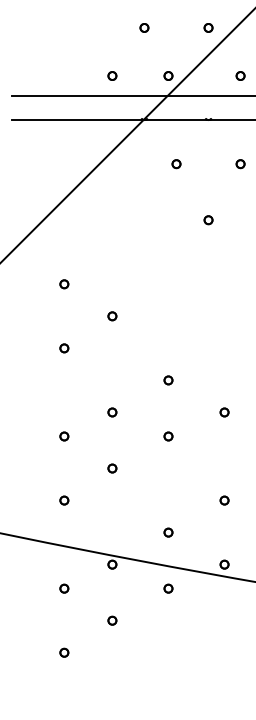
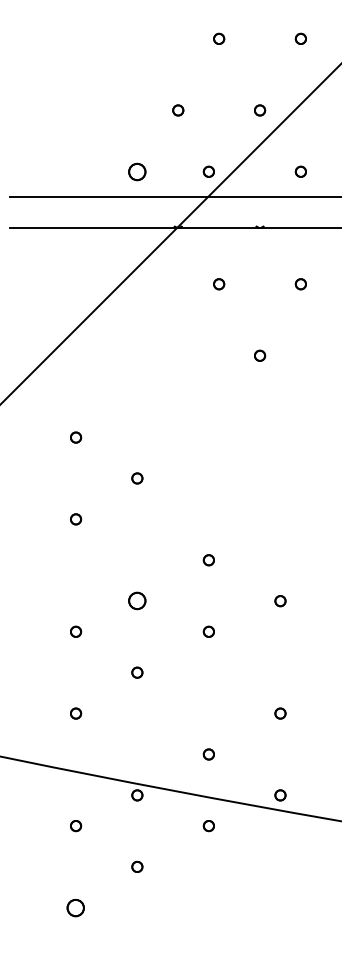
part: (112, 75) -> (137, 171), size x1.6
part: (112, 412) -> (137, 601), size x1.6
part: (64, 652) -> (76, 907), size x1.6

